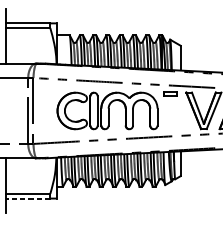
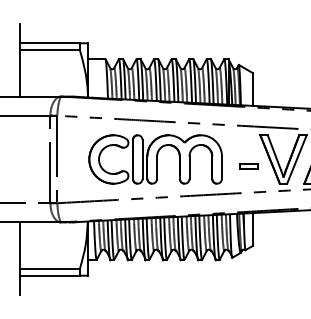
part: (169, 94) -> (248, 166), moved
line: (28, 198) -> (50, 275), dashed -> solid

